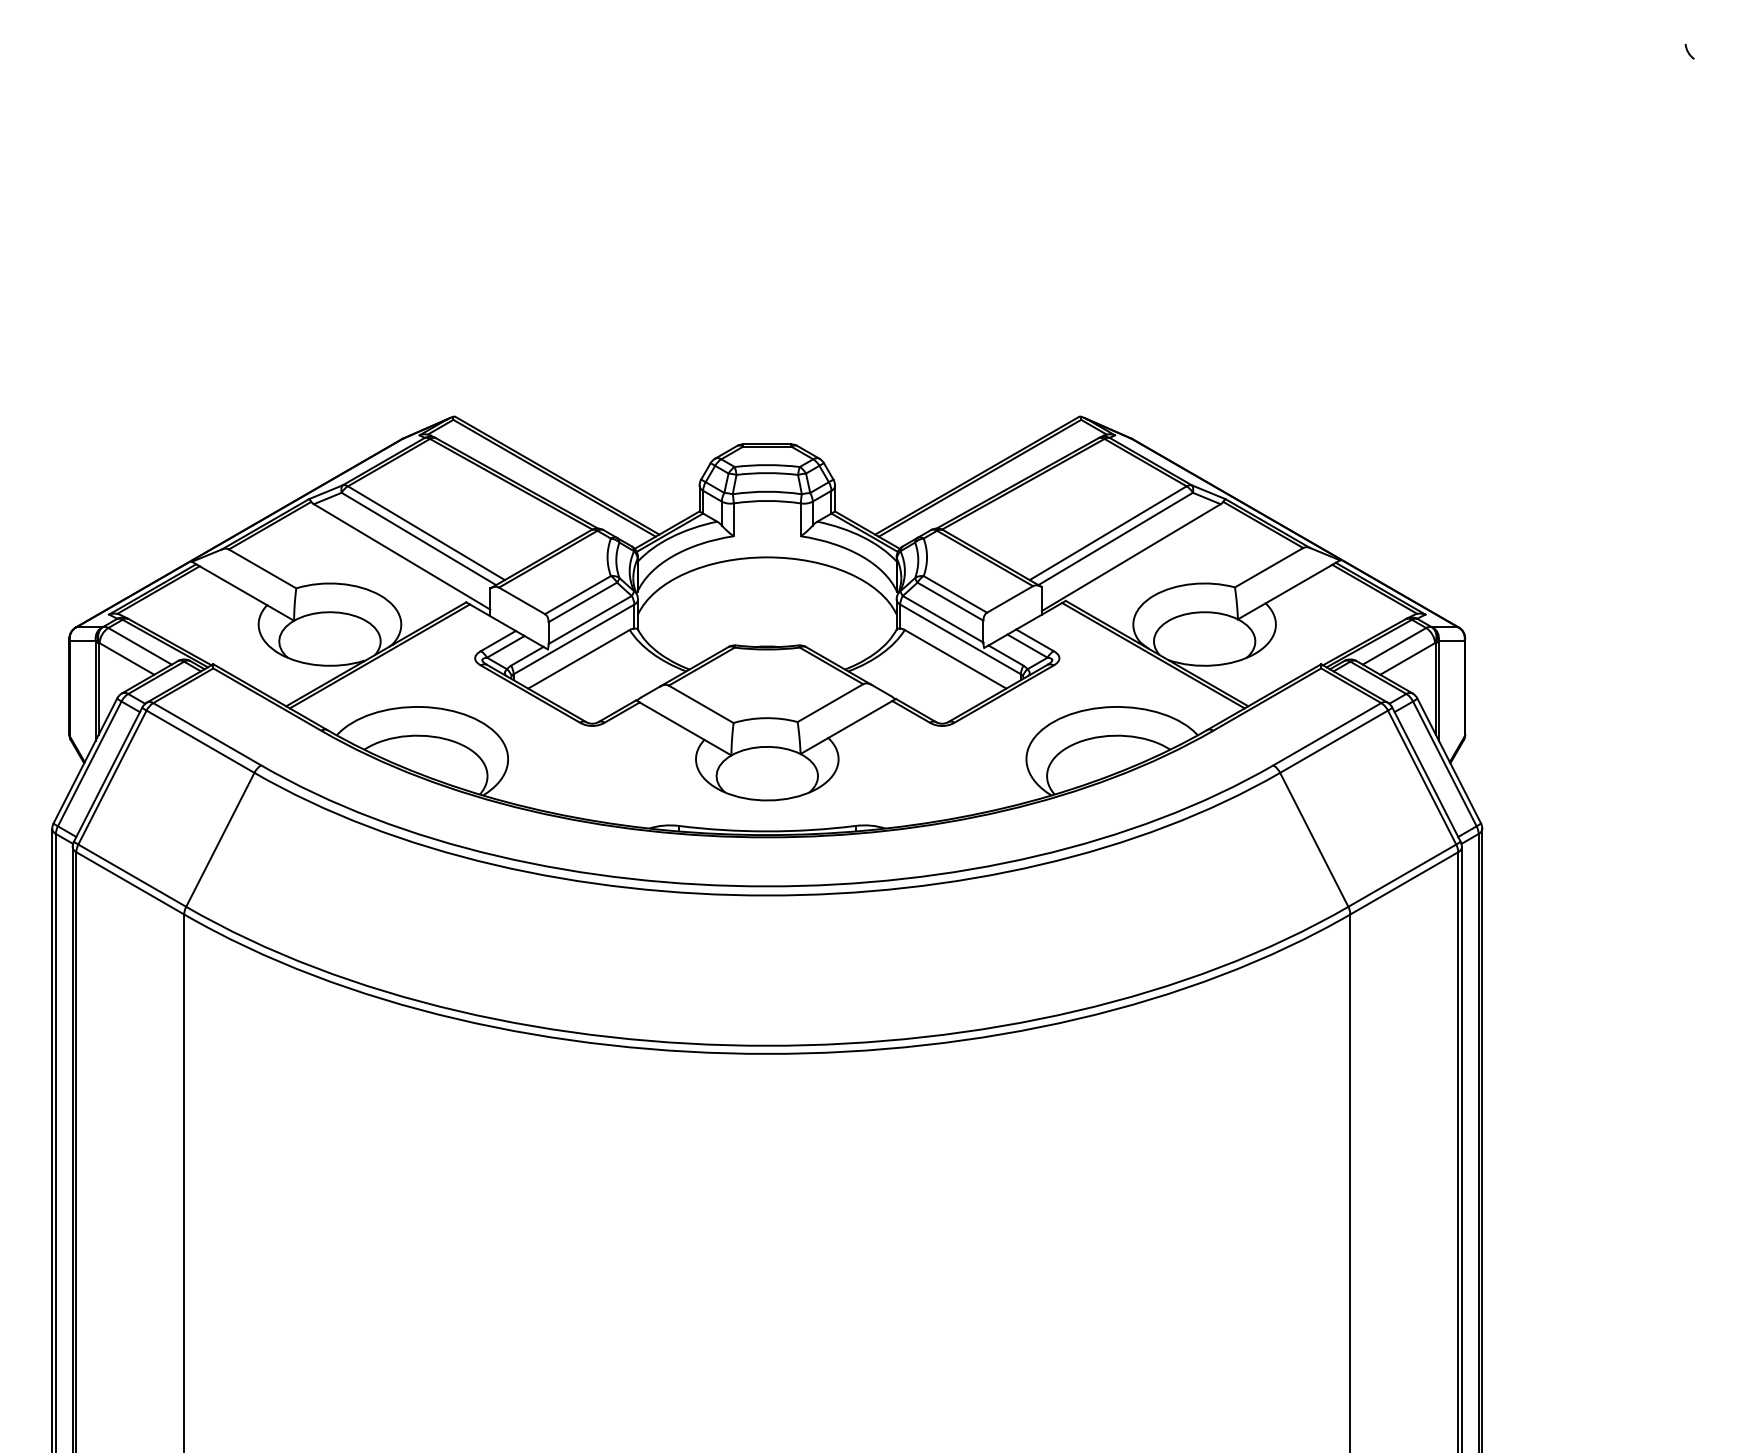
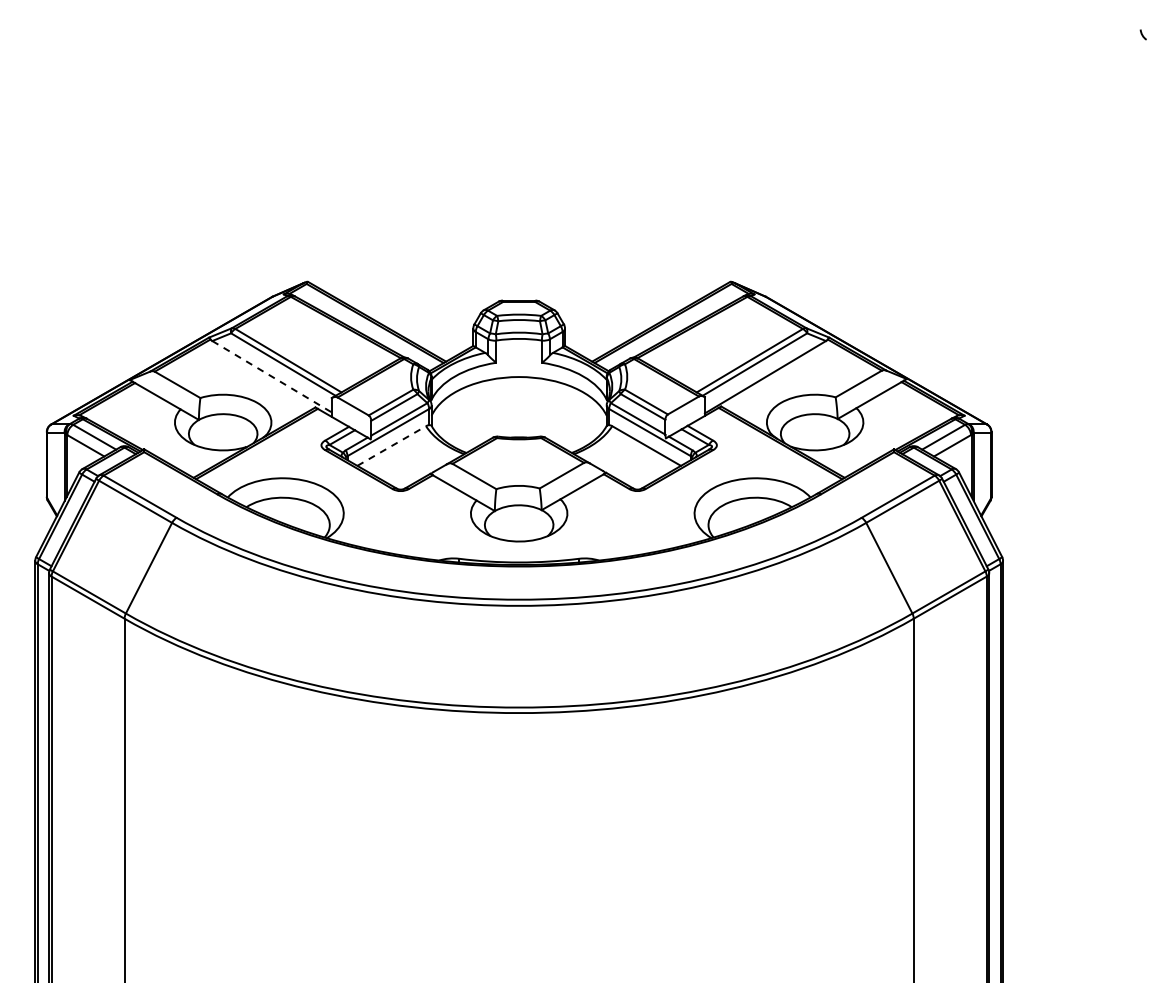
line: (402, 556) -> (272, 376), solid -> dashed
line: (578, 660) -> (391, 446), solid -> dashed

